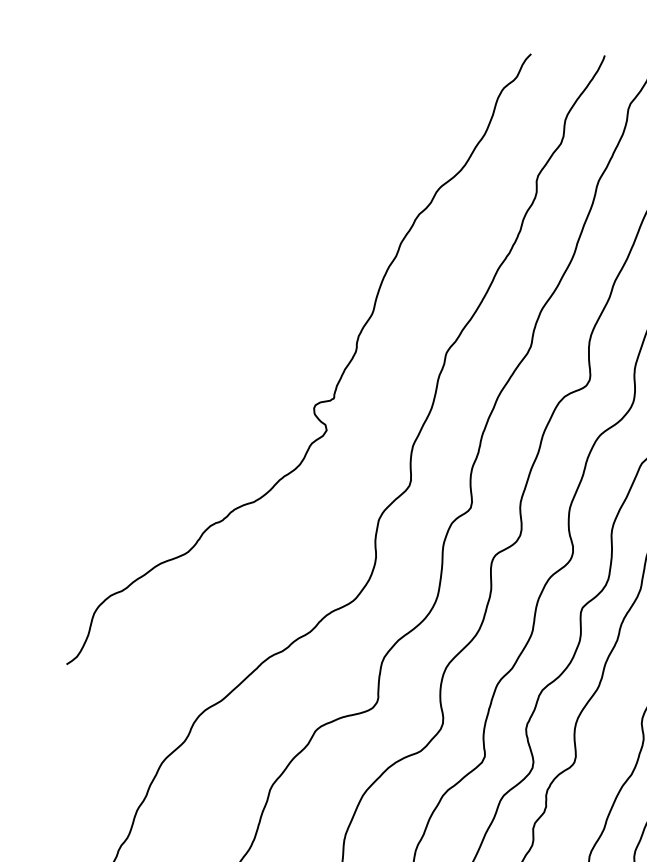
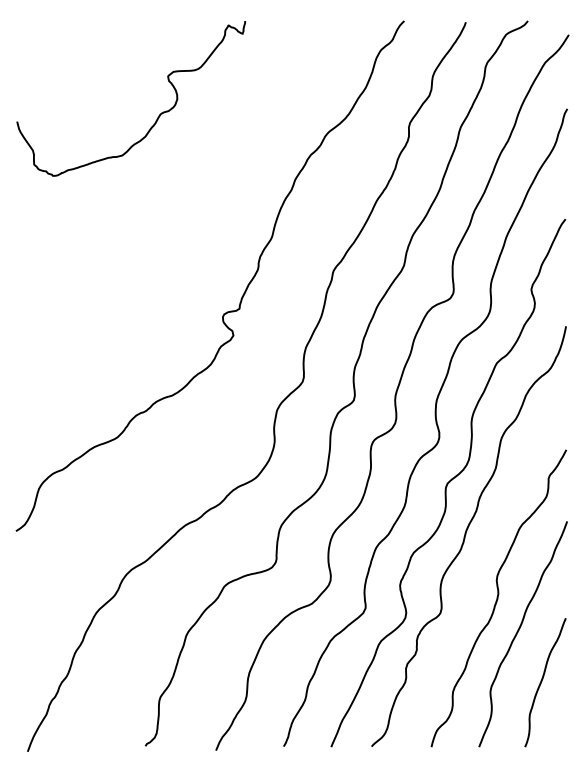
curve: (237, 167) -> (158, 115), added

